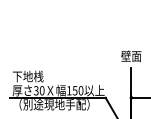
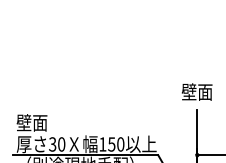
text: (27, 76) -> (39, 122), 下地桟 -> 壁面

